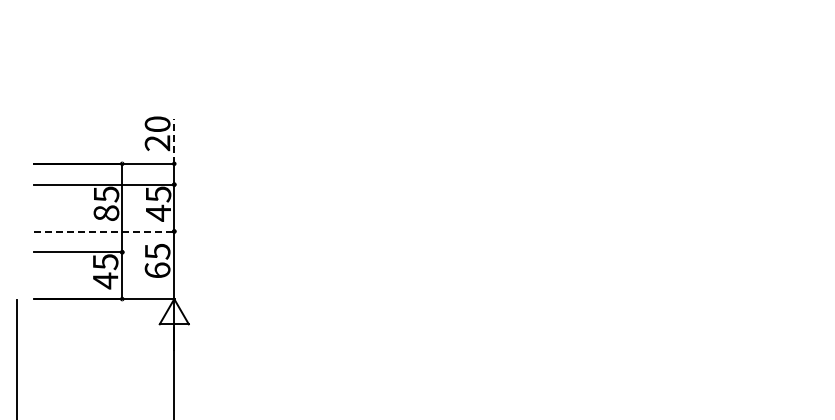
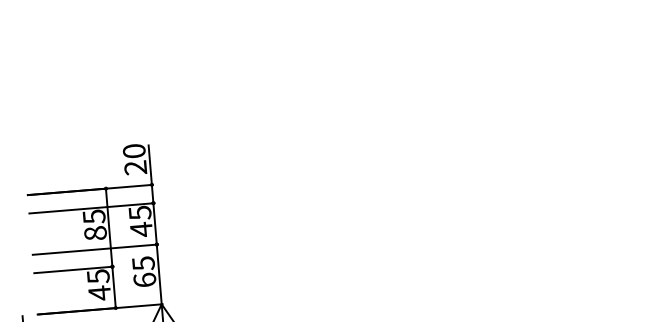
line: (174, 141) -> (150, 165), dashed -> solid
line: (104, 231) -> (95, 249), dashed -> solid

